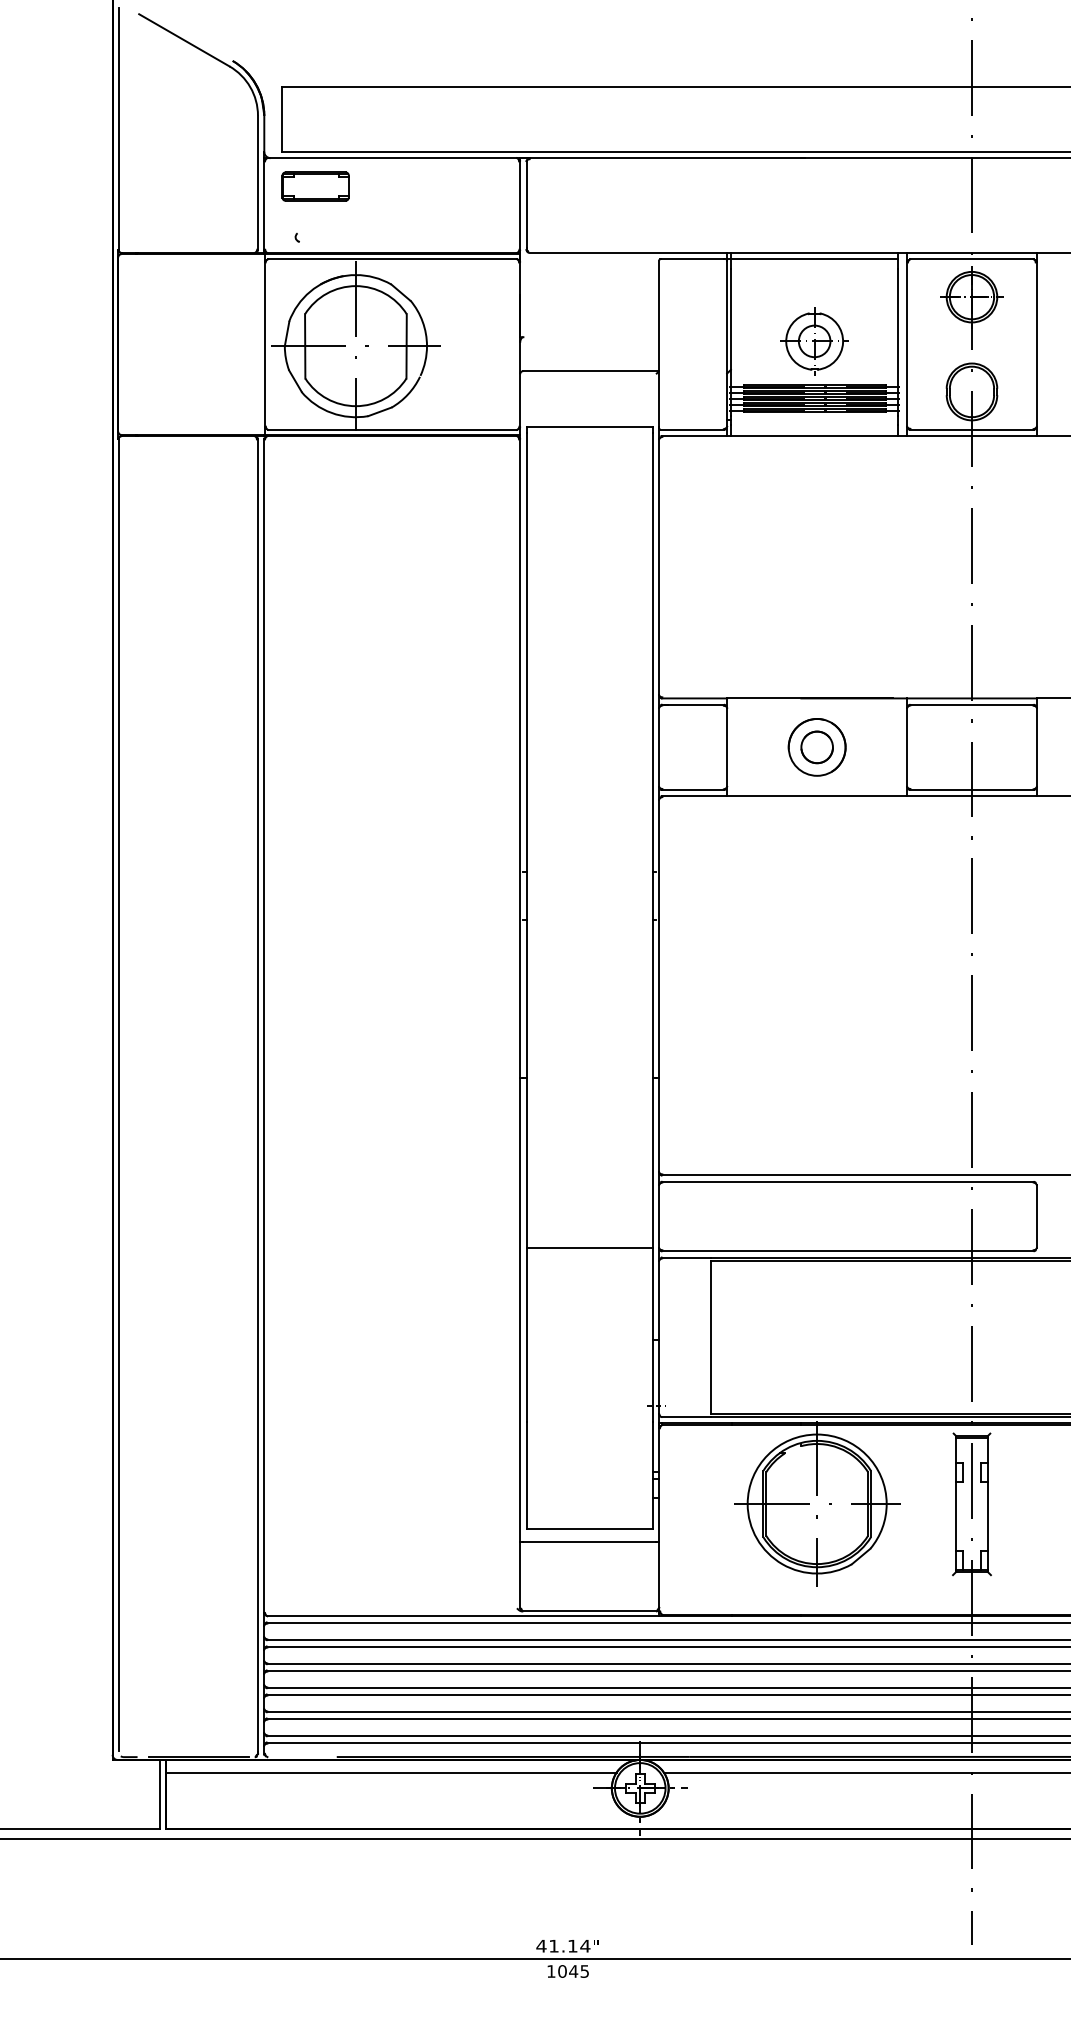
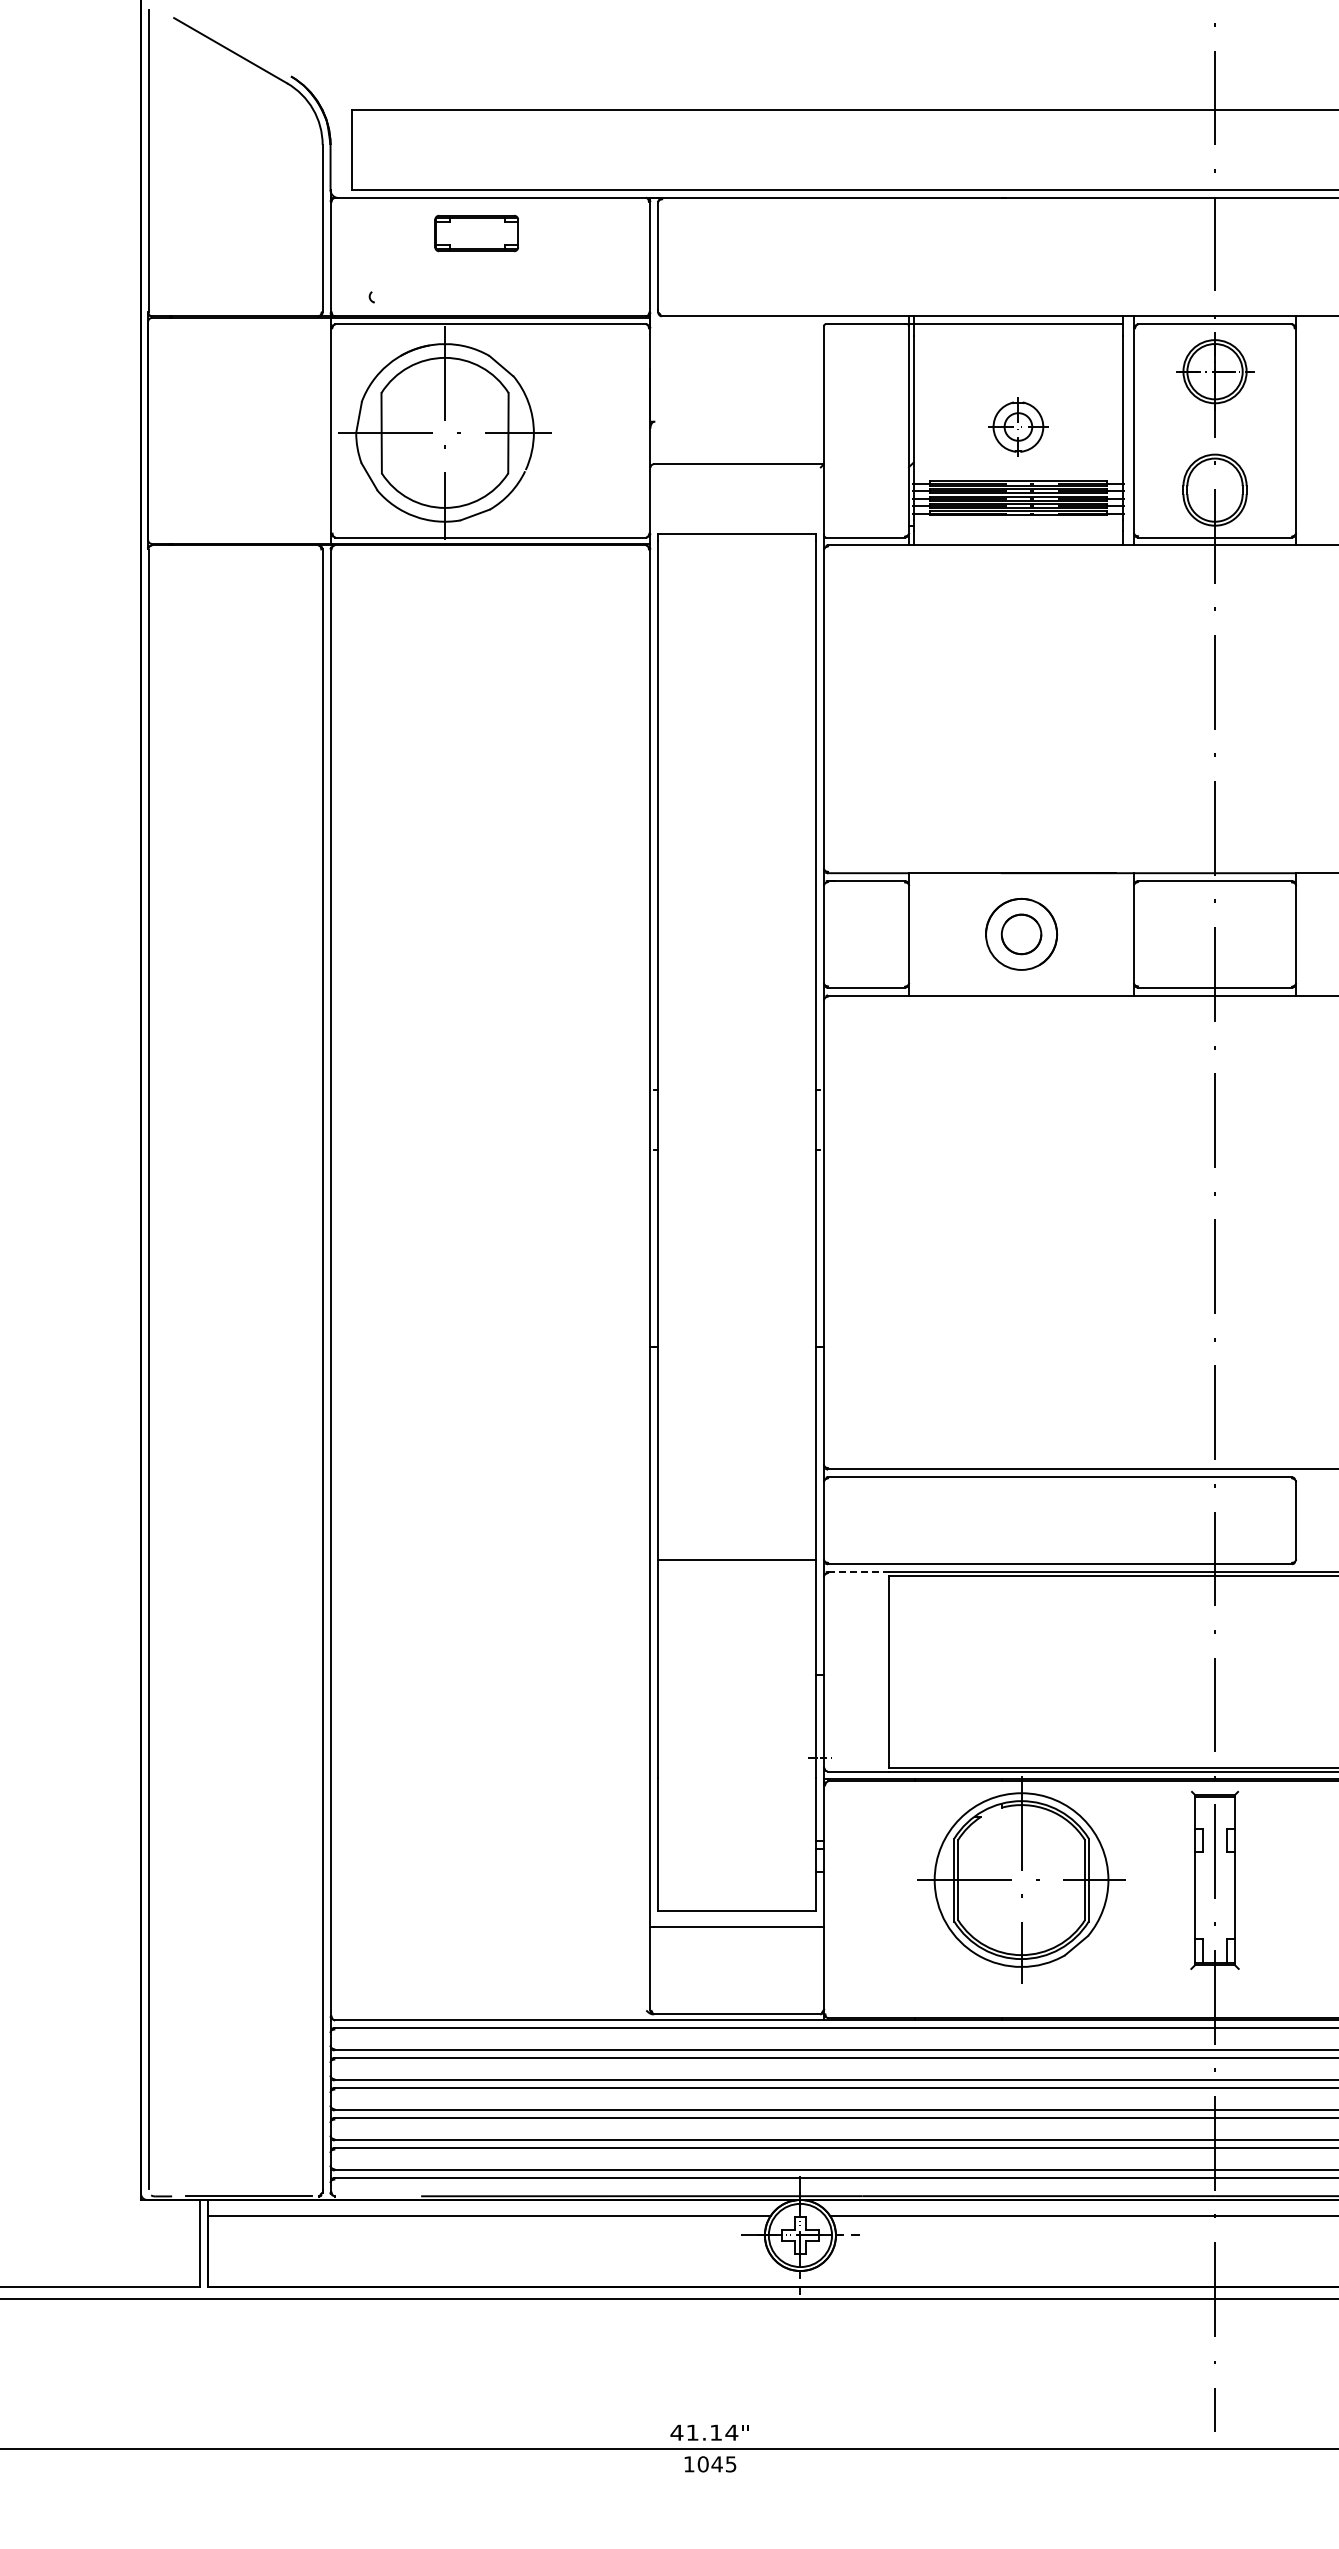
part: (315, 186) -> (476, 233), moved
part: (814, 341) -> (1018, 426), size x0.7
line: (686, 1257) -> (858, 1572), solid -> dashed

